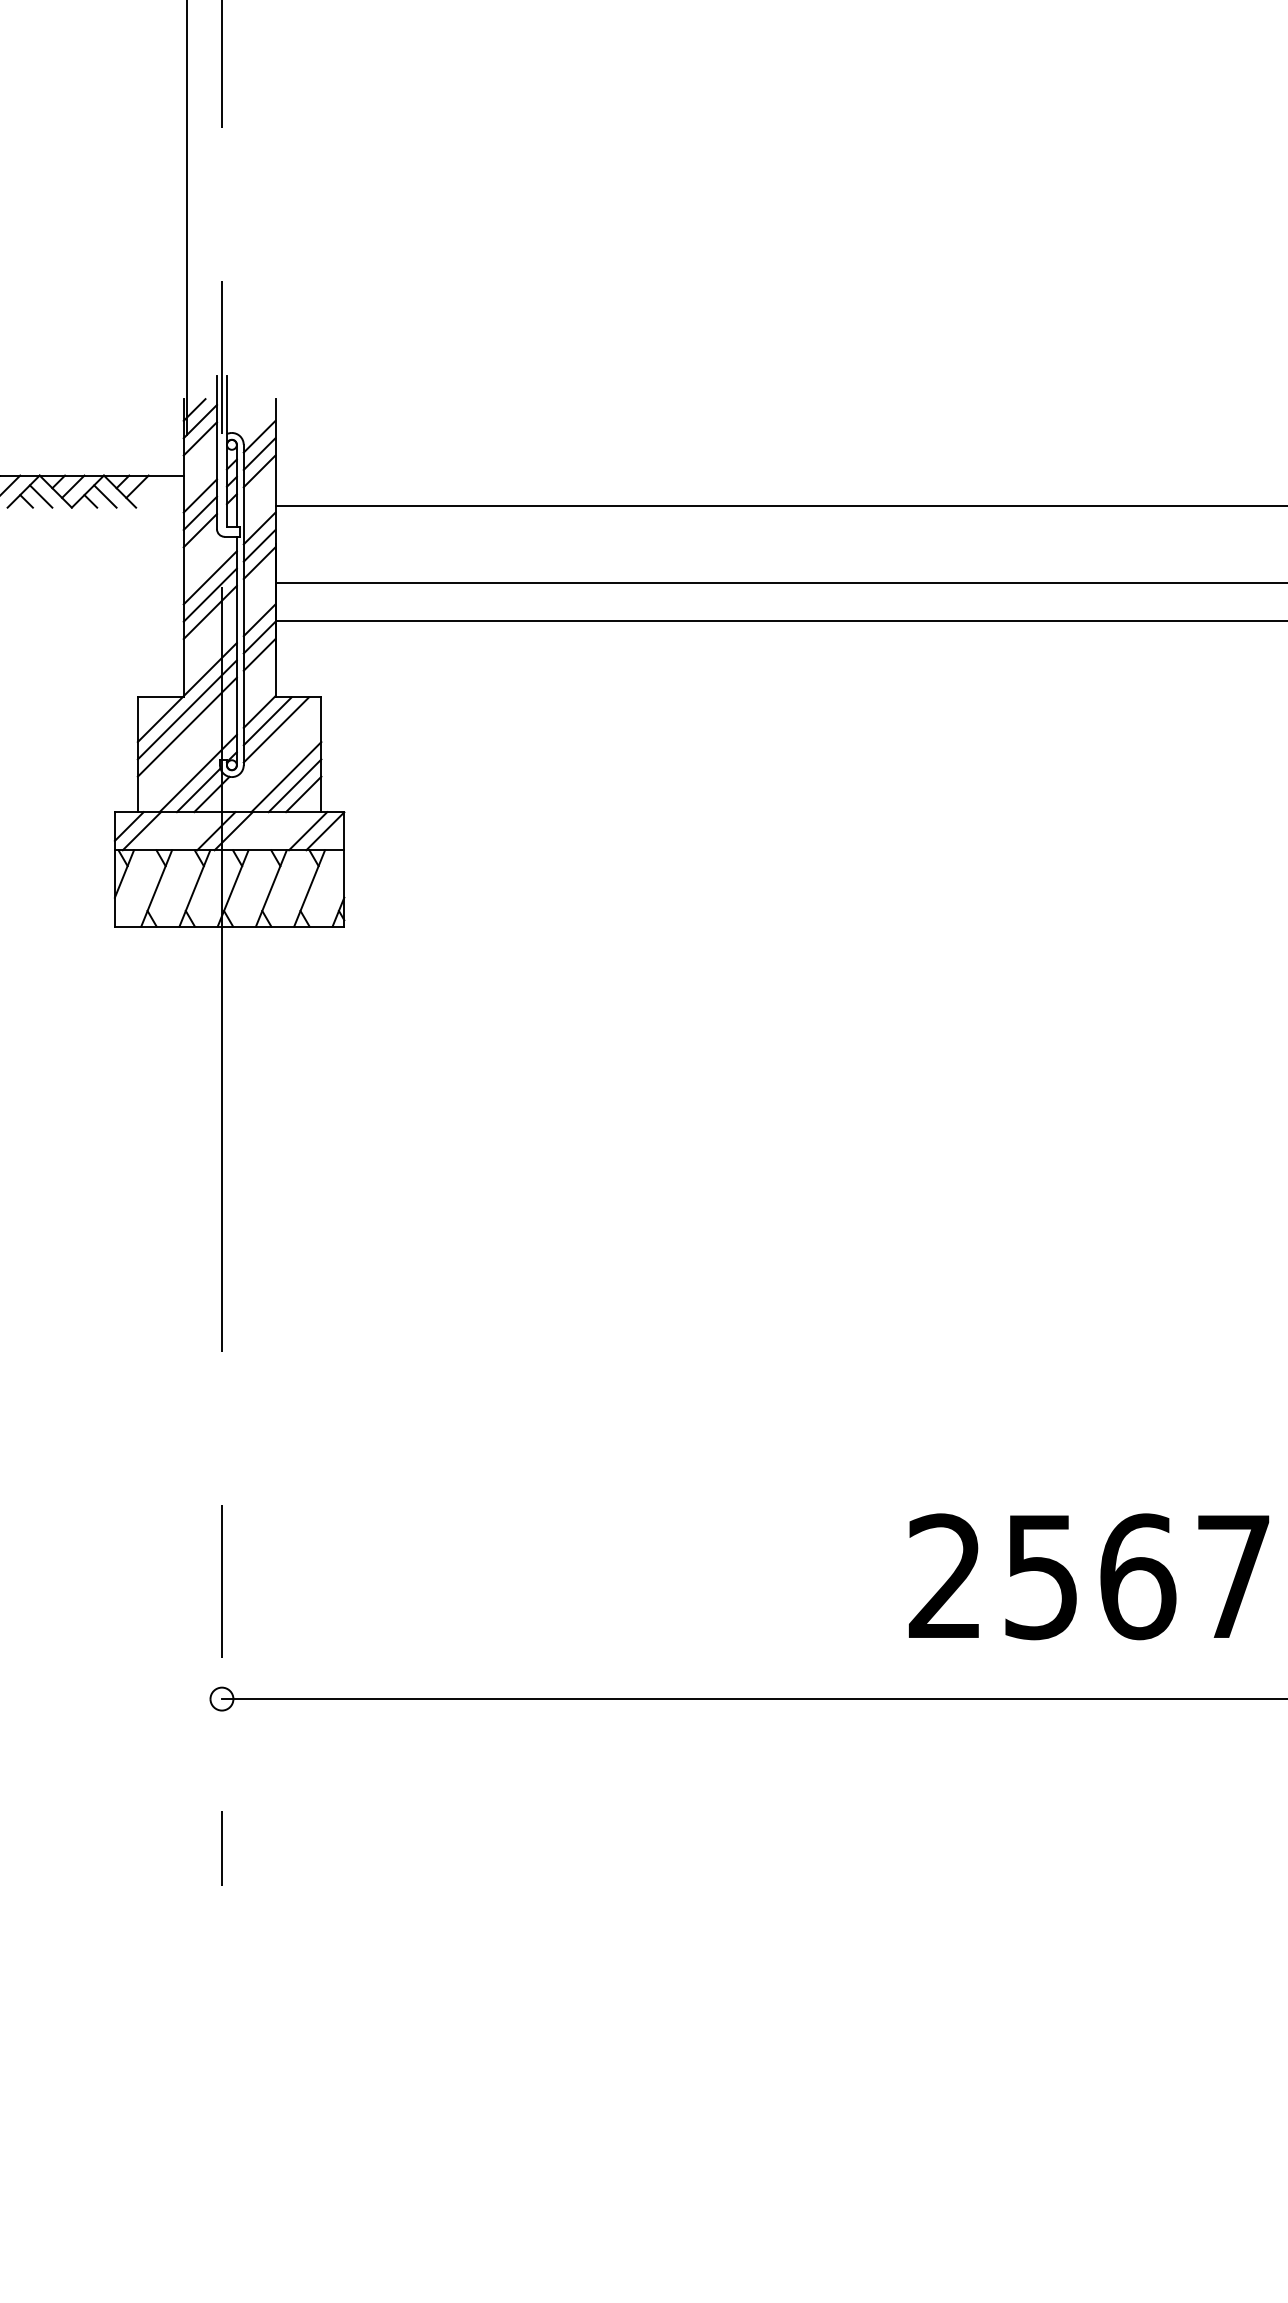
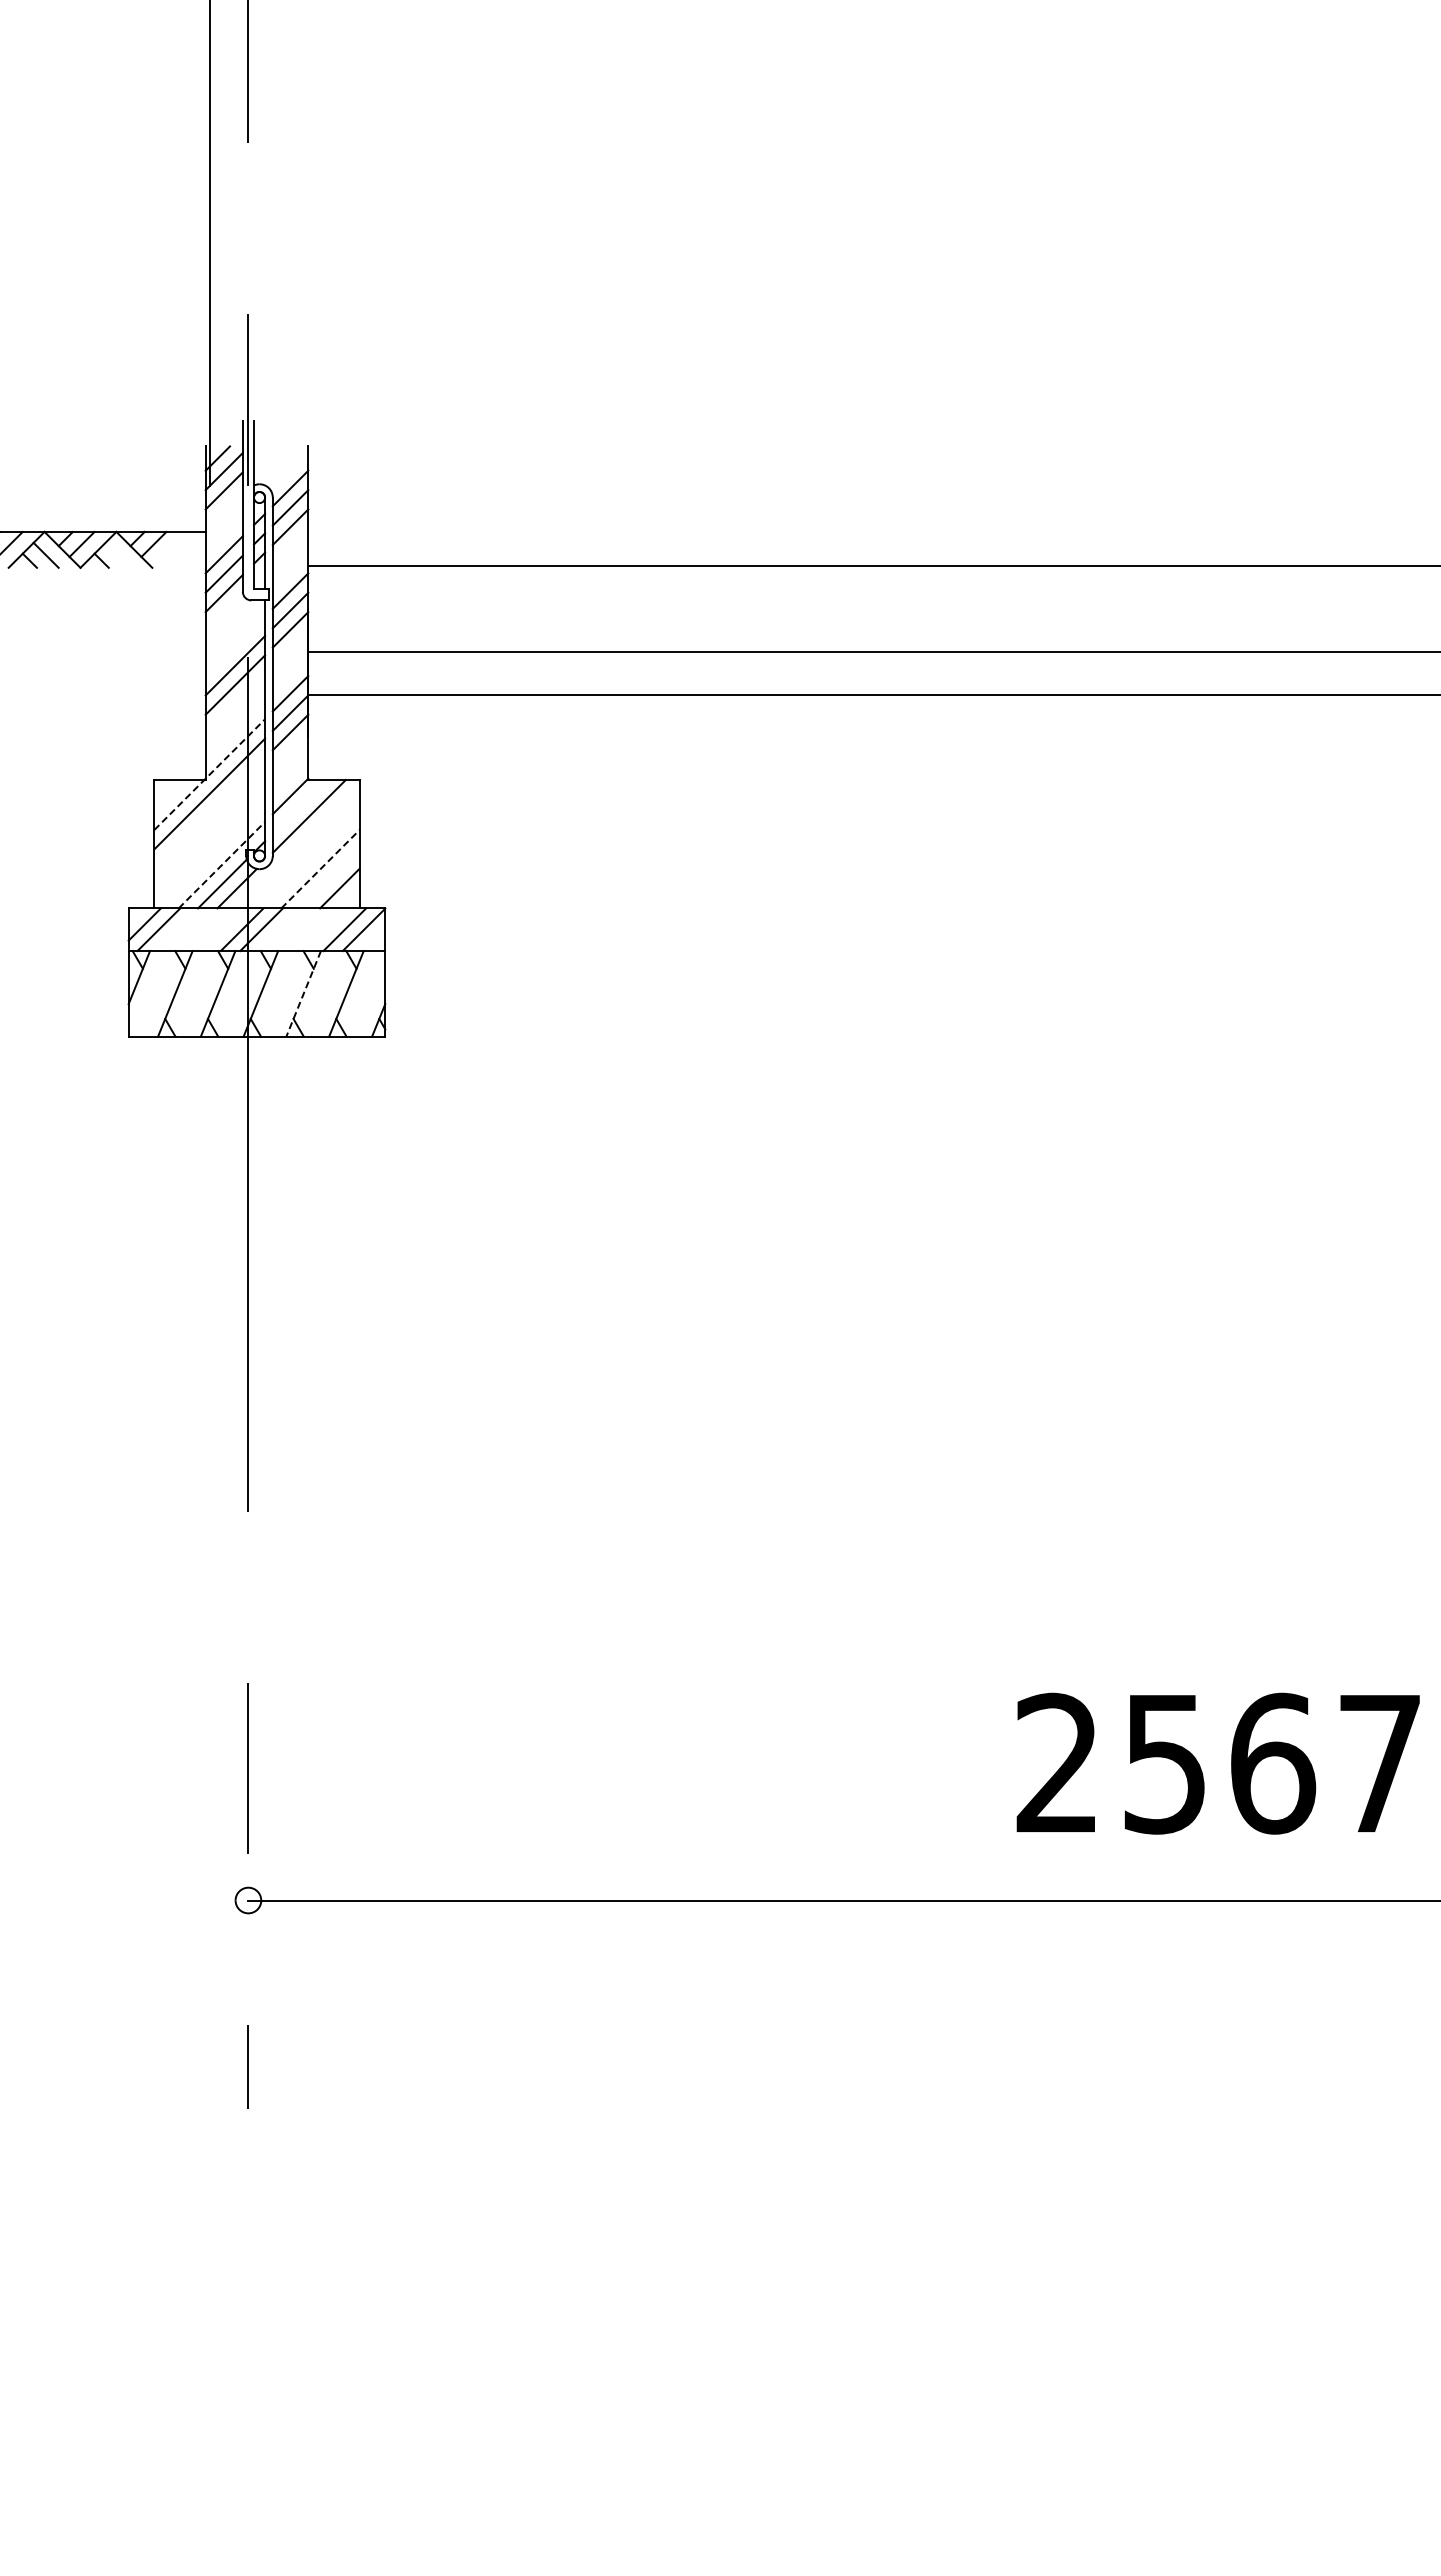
line: (104, 495) -> (117, 554), removed
line: (210, 577) -> (235, 646), removed
line: (188, 692) -> (210, 774), solid -> dashed
line: (267, 721) -> (299, 806), removed
line: (187, 727) -> (209, 813), removed
line: (198, 772) -> (222, 864), solid -> dashed
line: (286, 776) -> (320, 868), solid -> dashed
line: (294, 785) -> (329, 878), removed
line: (271, 889) -> (303, 994), solid -> dashed

